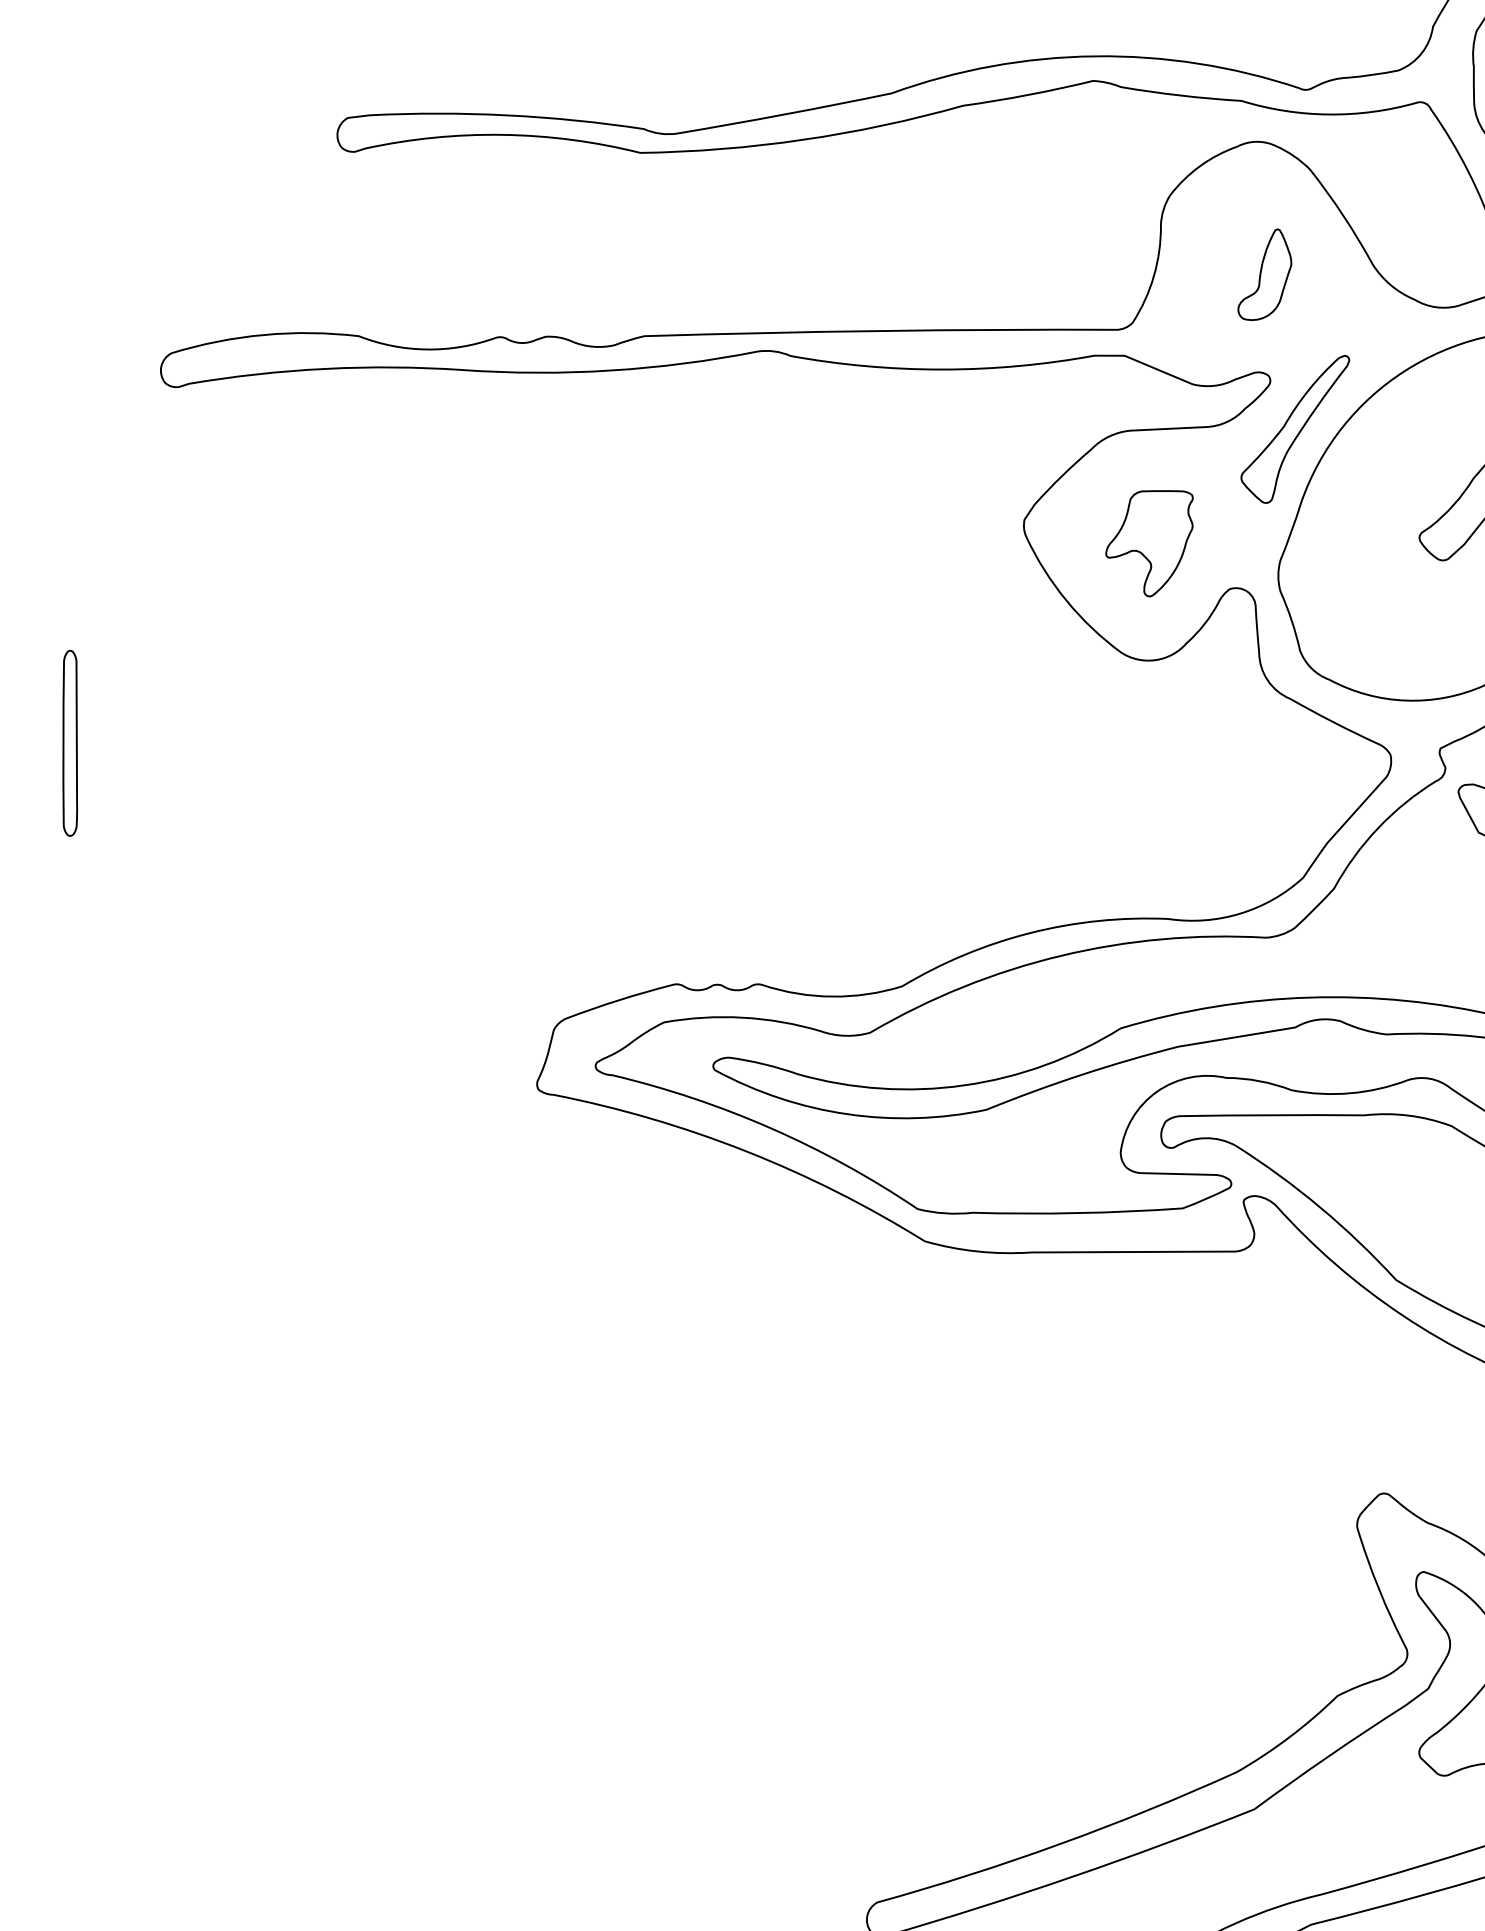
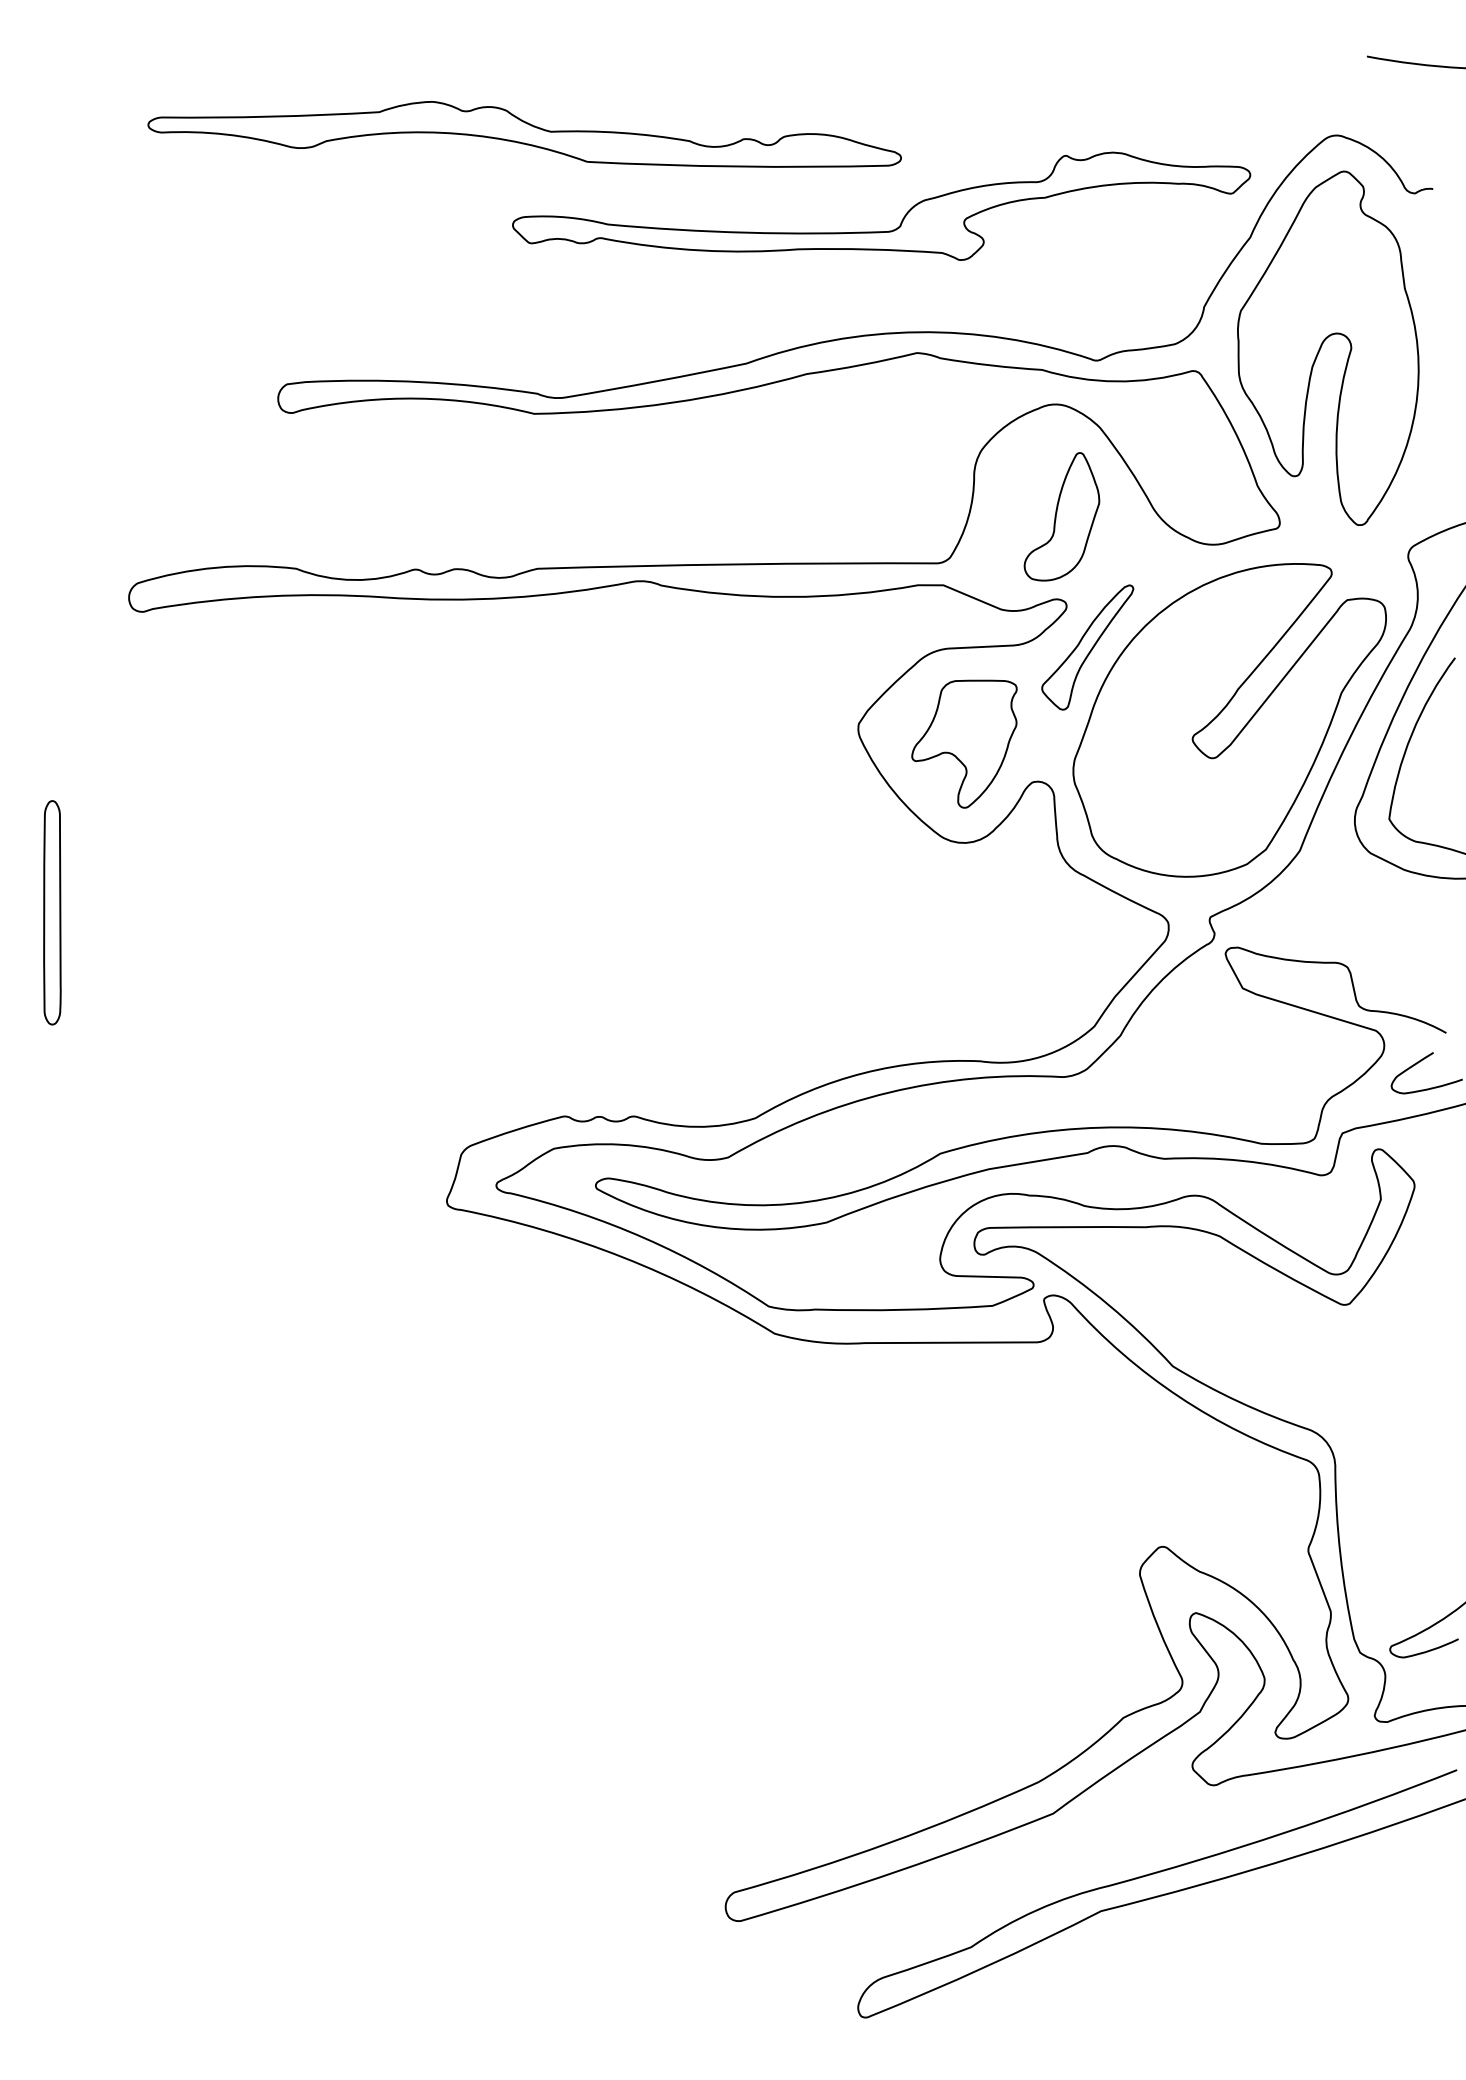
part: (1264, 274) -> (1061, 516), size x1.67
part: (1149, 542) -> (964, 743), size x1.43
part: (70, 742) -> (52, 912), size x1.43

